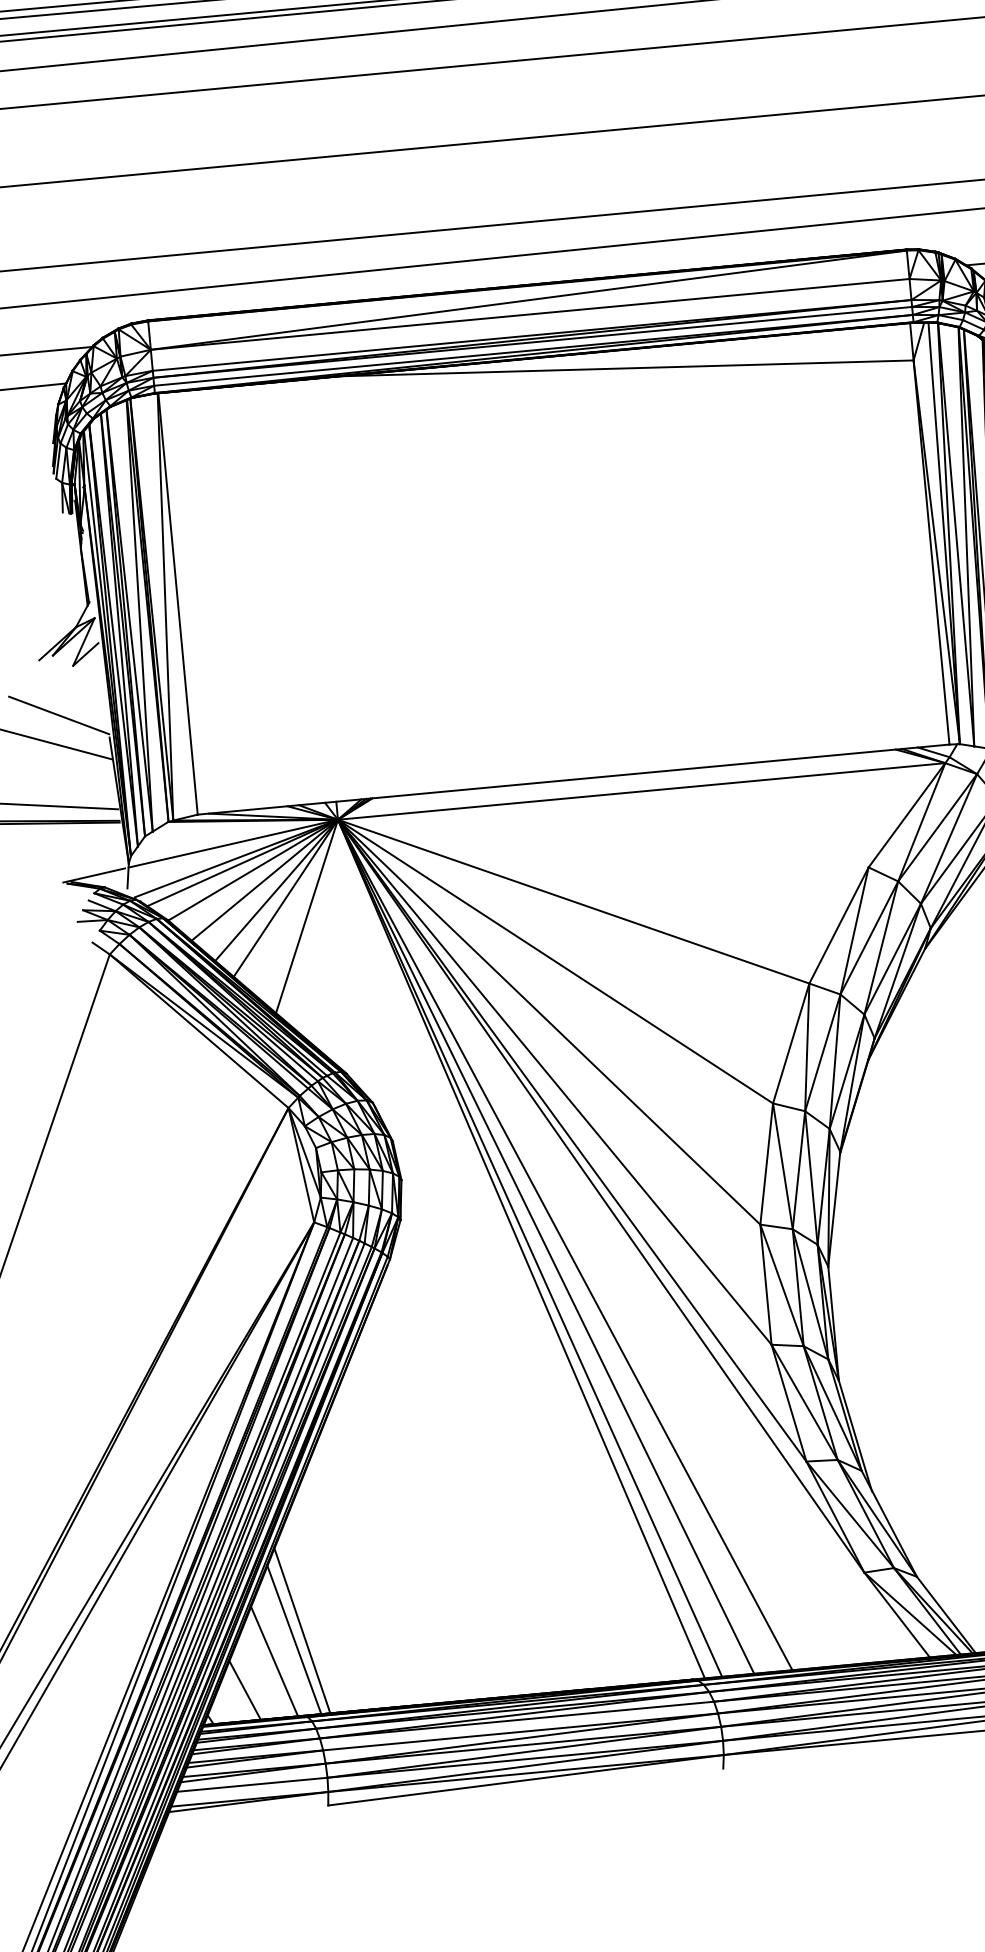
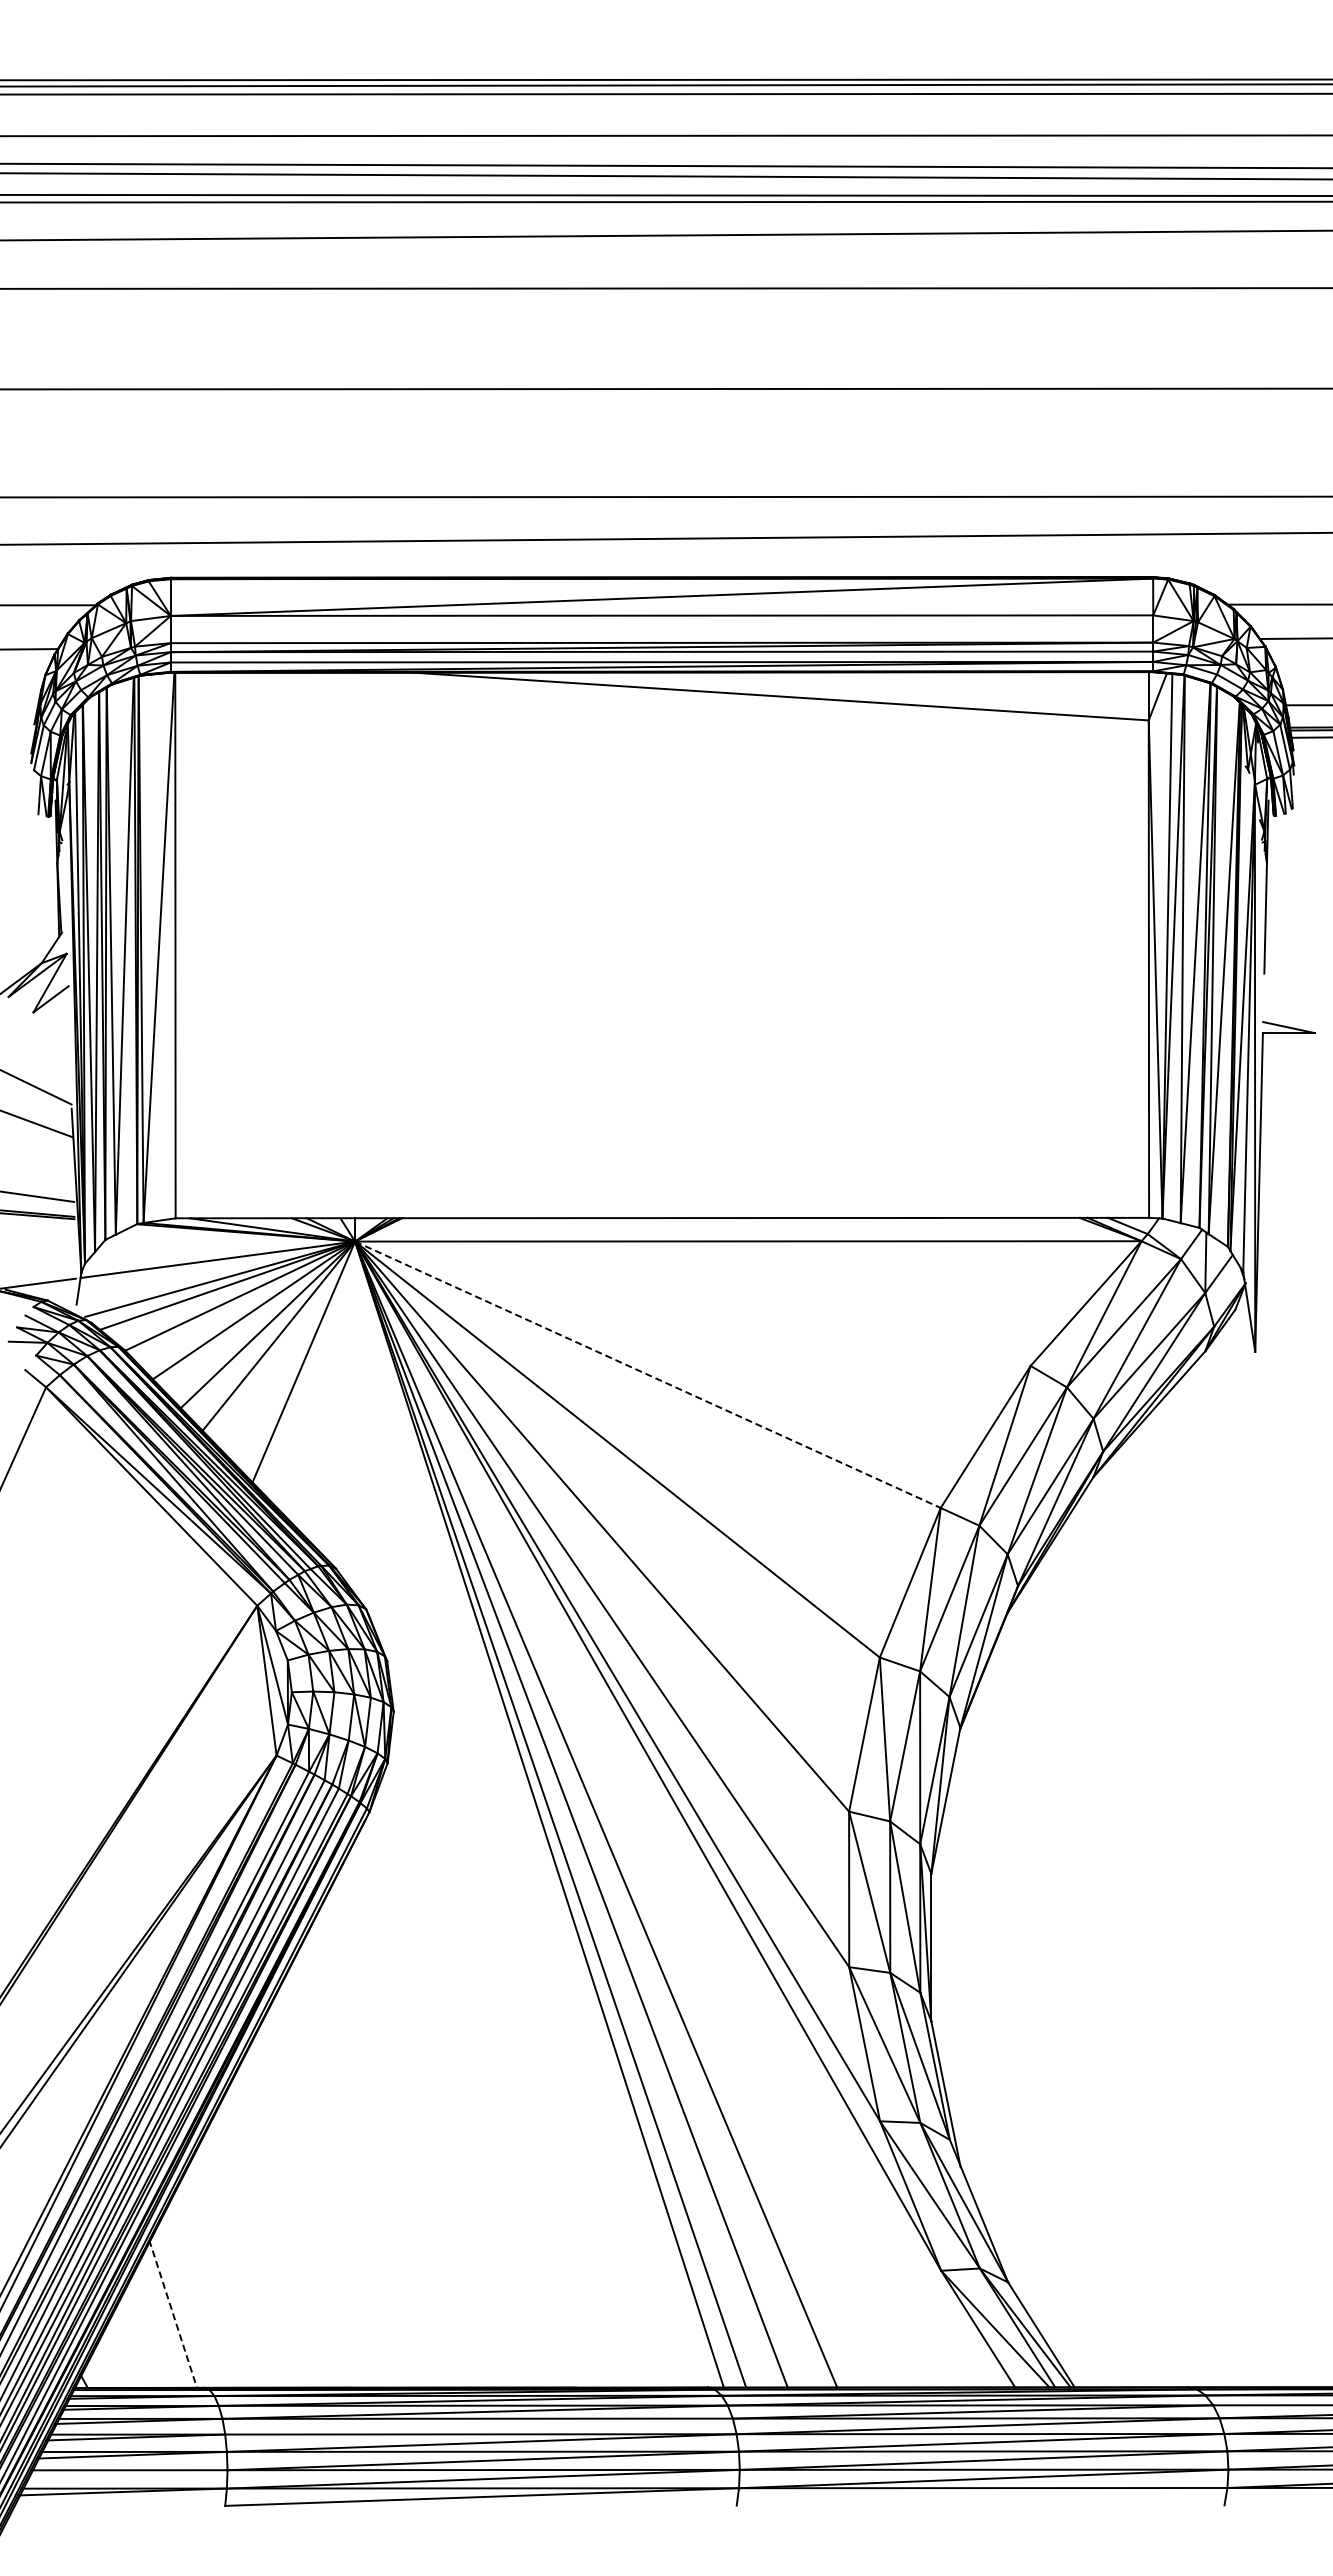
line: (573, 901) -> (647, 1374), solid -> dashed
line: (302, 1630) -> (212, 2277), removed
line: (294, 1639) -> (201, 2288), removed
line: (274, 1661) -> (173, 2314), solid -> dashed
line: (244, 1689) -> (131, 2347), removed

